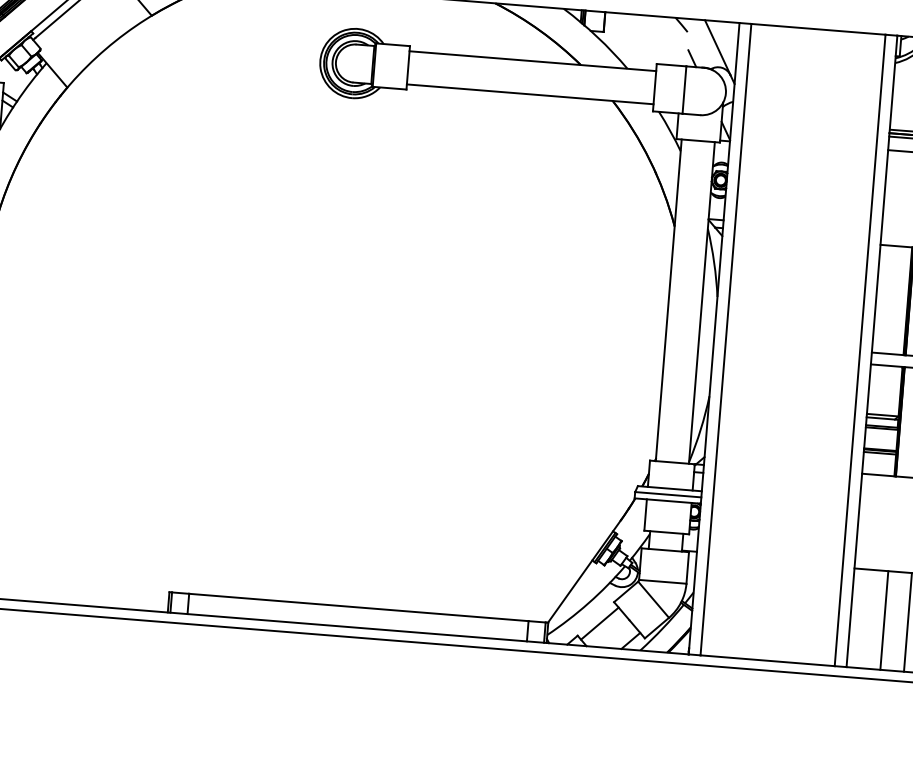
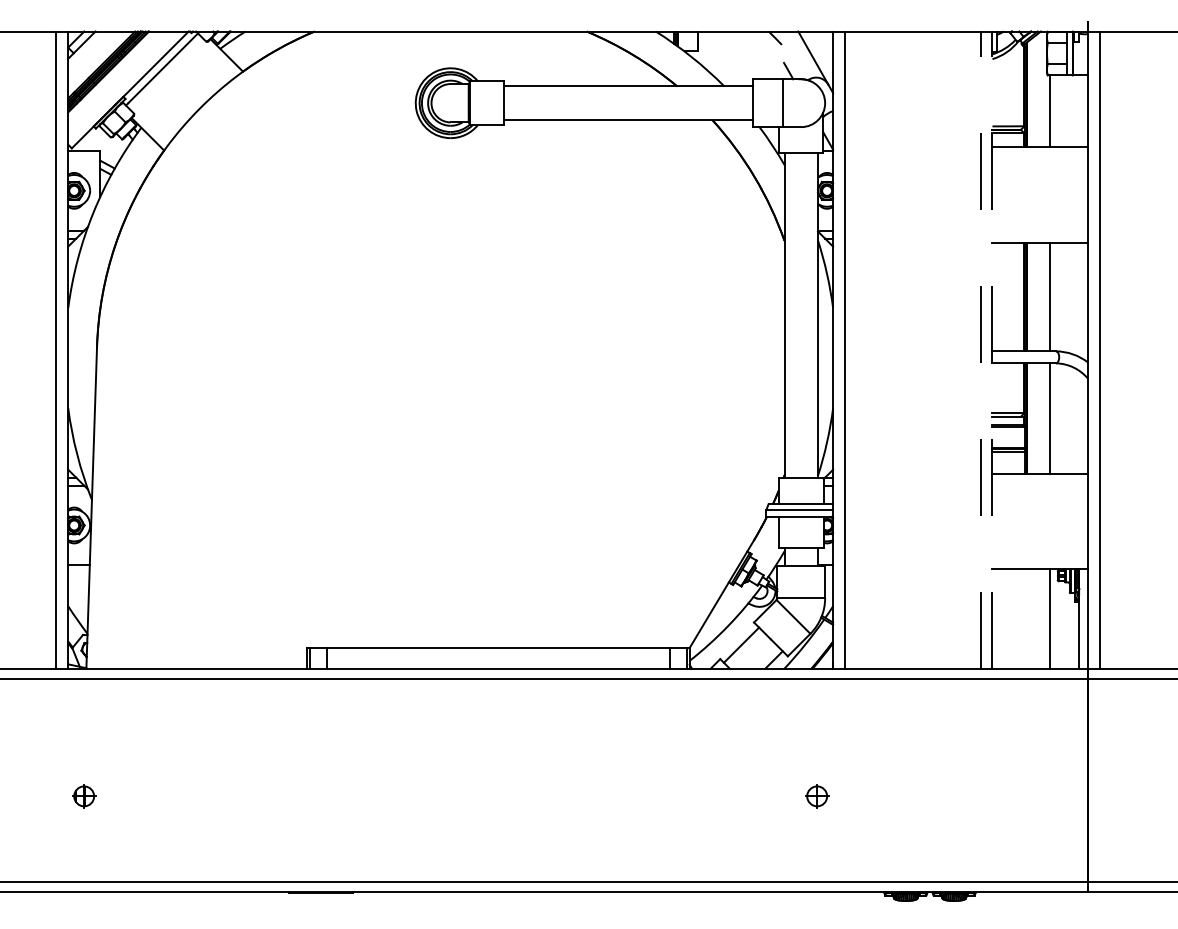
line: (860, 350) -> (980, 350), solid -> dashed
line: (871, 351) -> (992, 350), solid -> dashed
line: (884, 619) -> (1026, 618), removed

